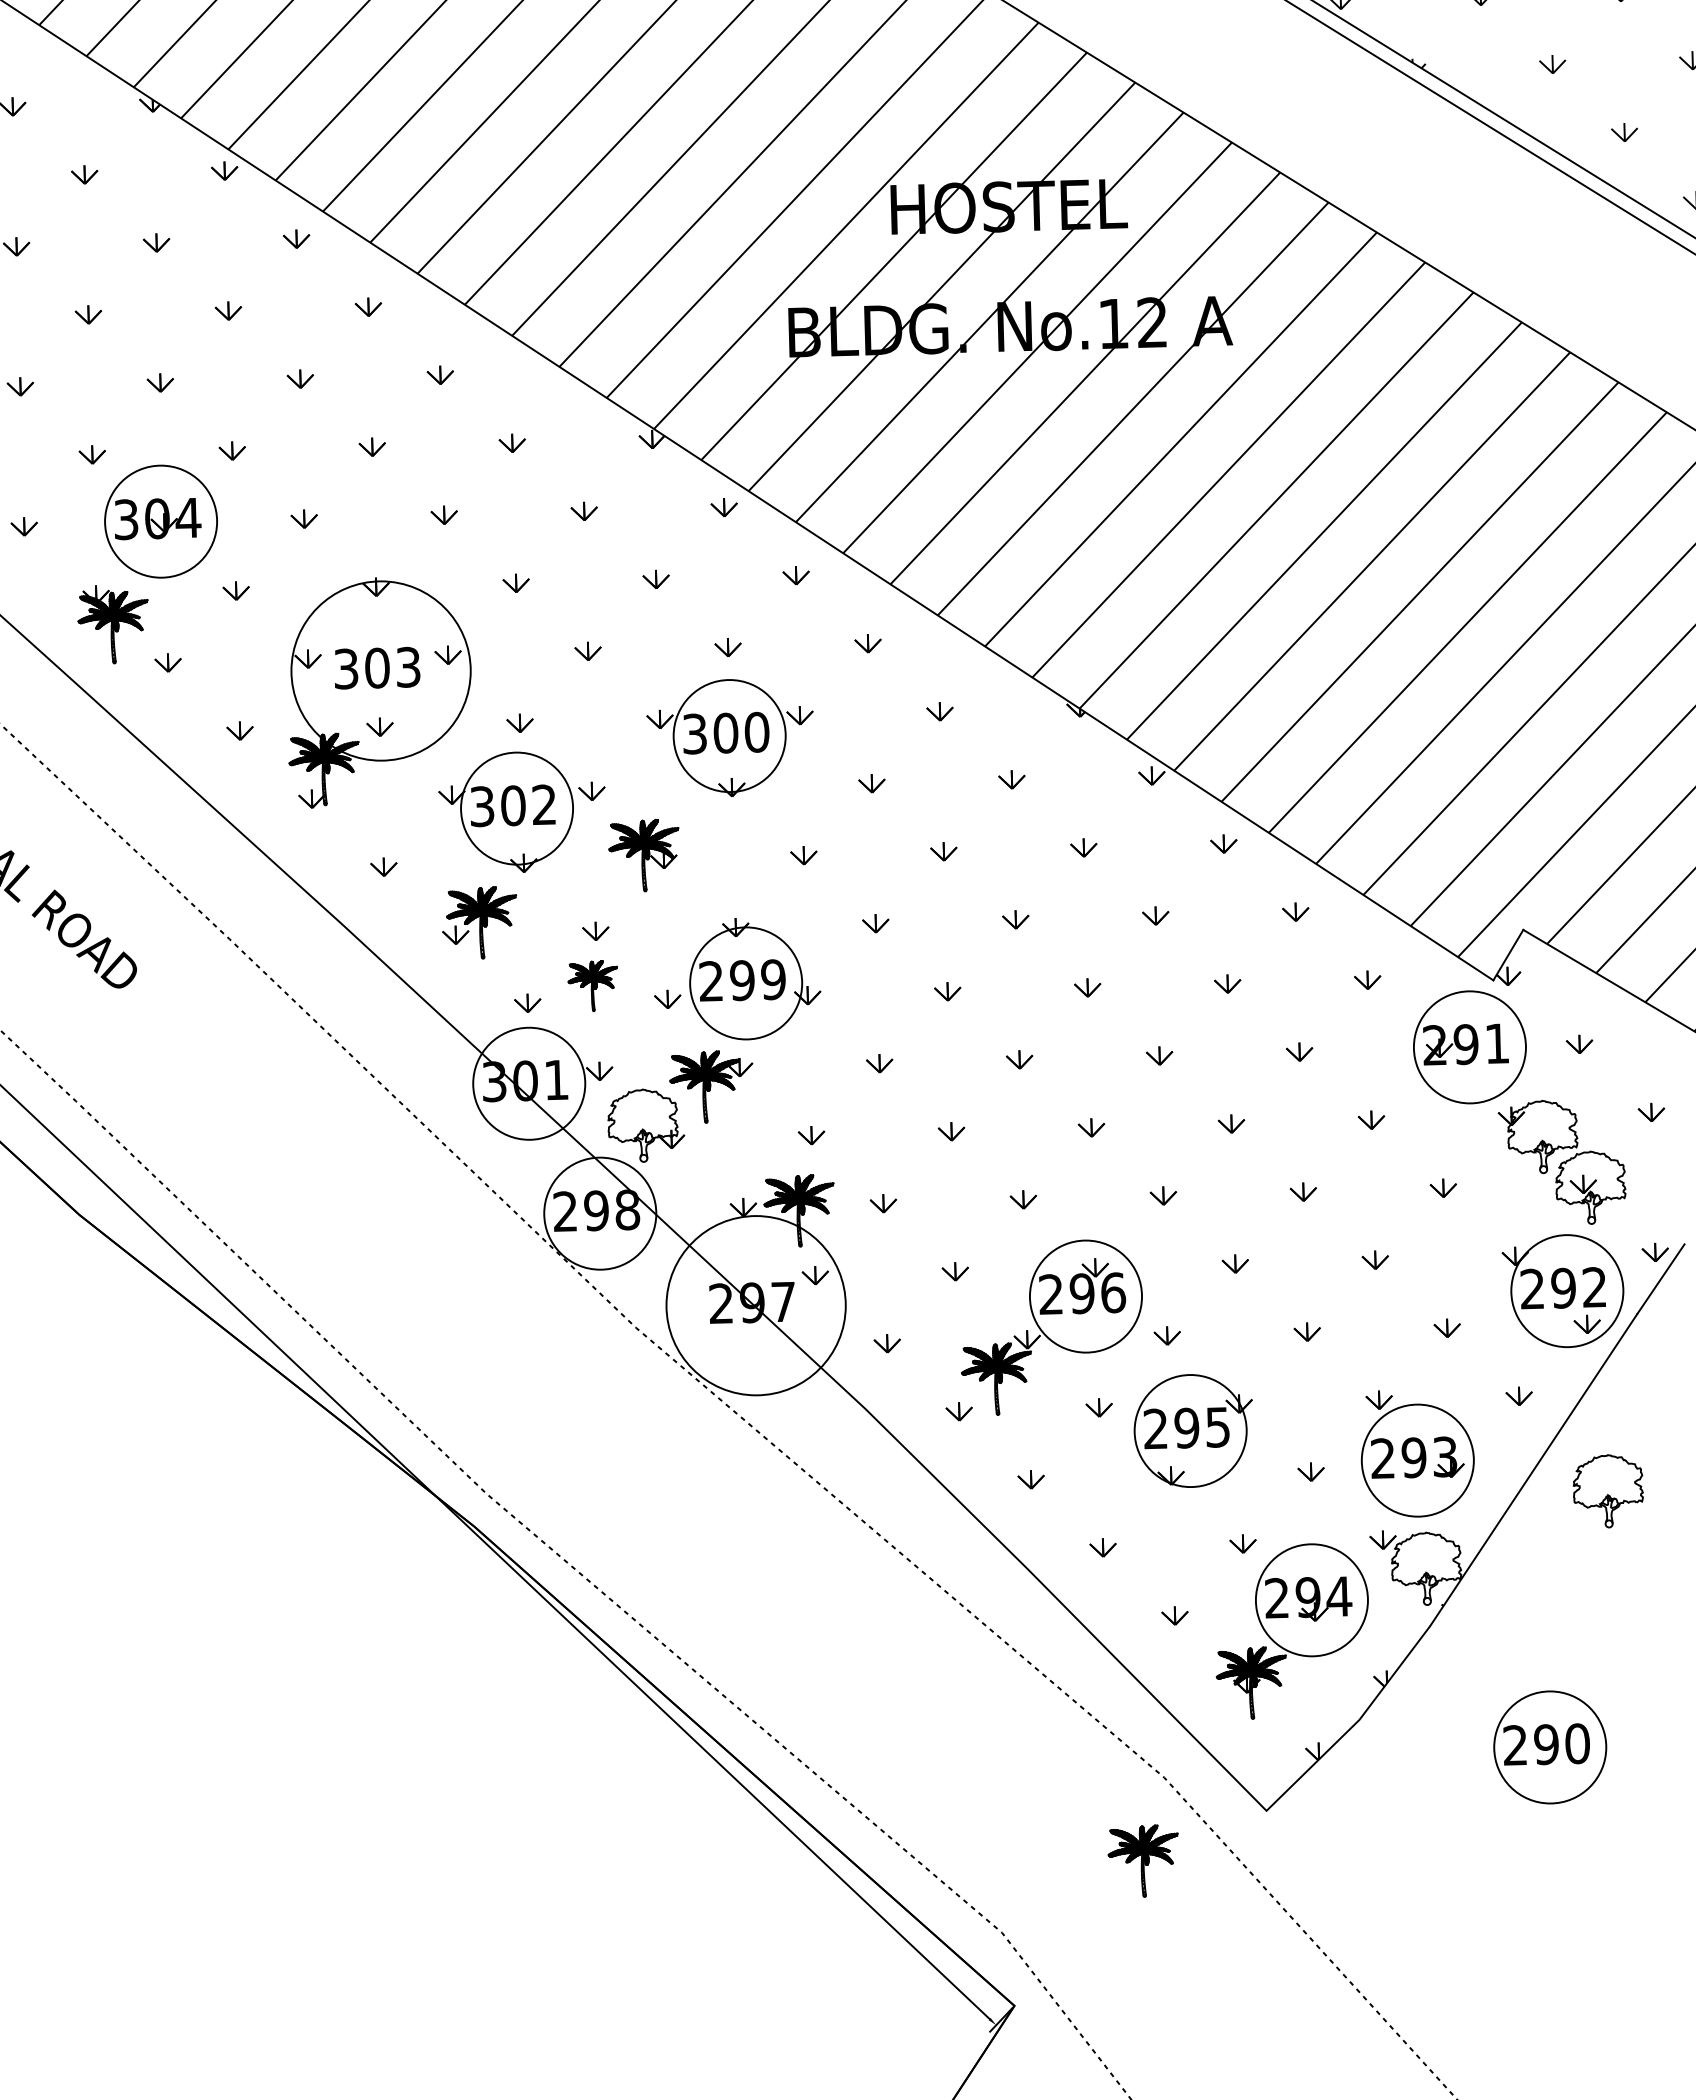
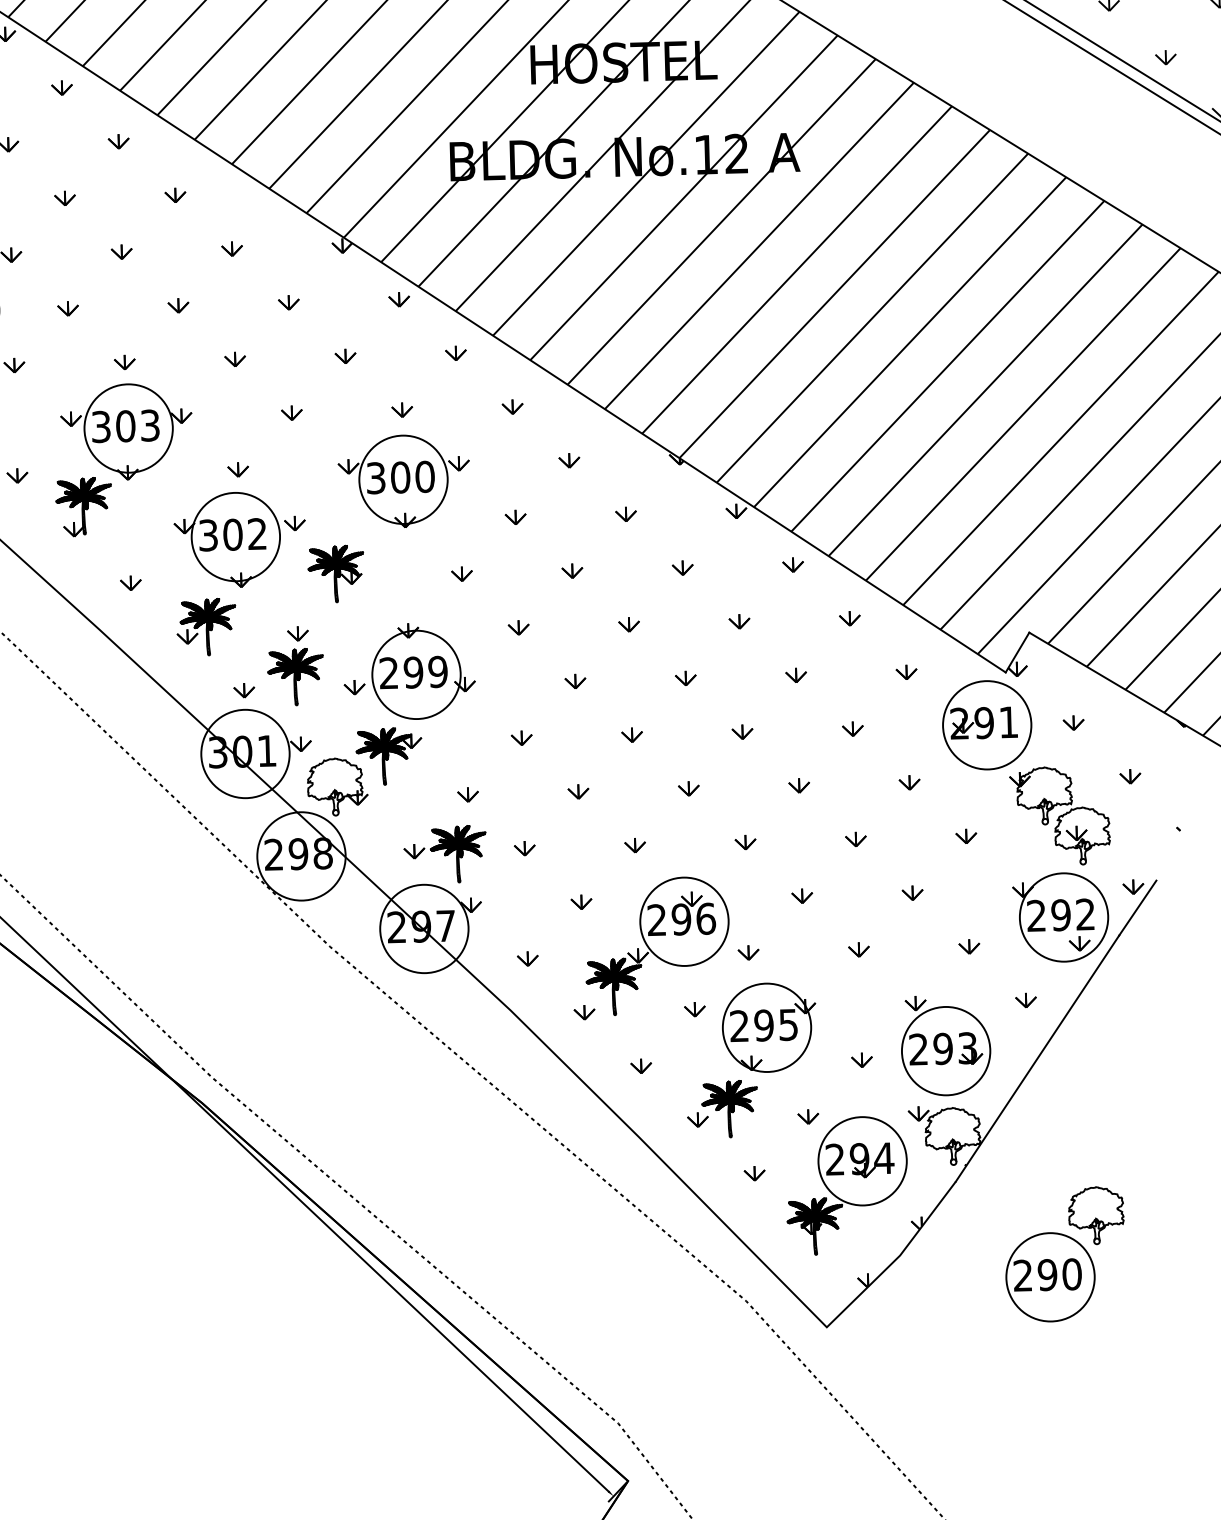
circle: (381, 671) -> (128, 428), size x0.62
part: (592, 985) -> (295, 676), size x1.43
circle: (756, 1305) -> (424, 928), size x0.62
part: (1607, 1491) -> (1095, 1215), moved
part: (1142, 1860) -> (729, 1108), moved

